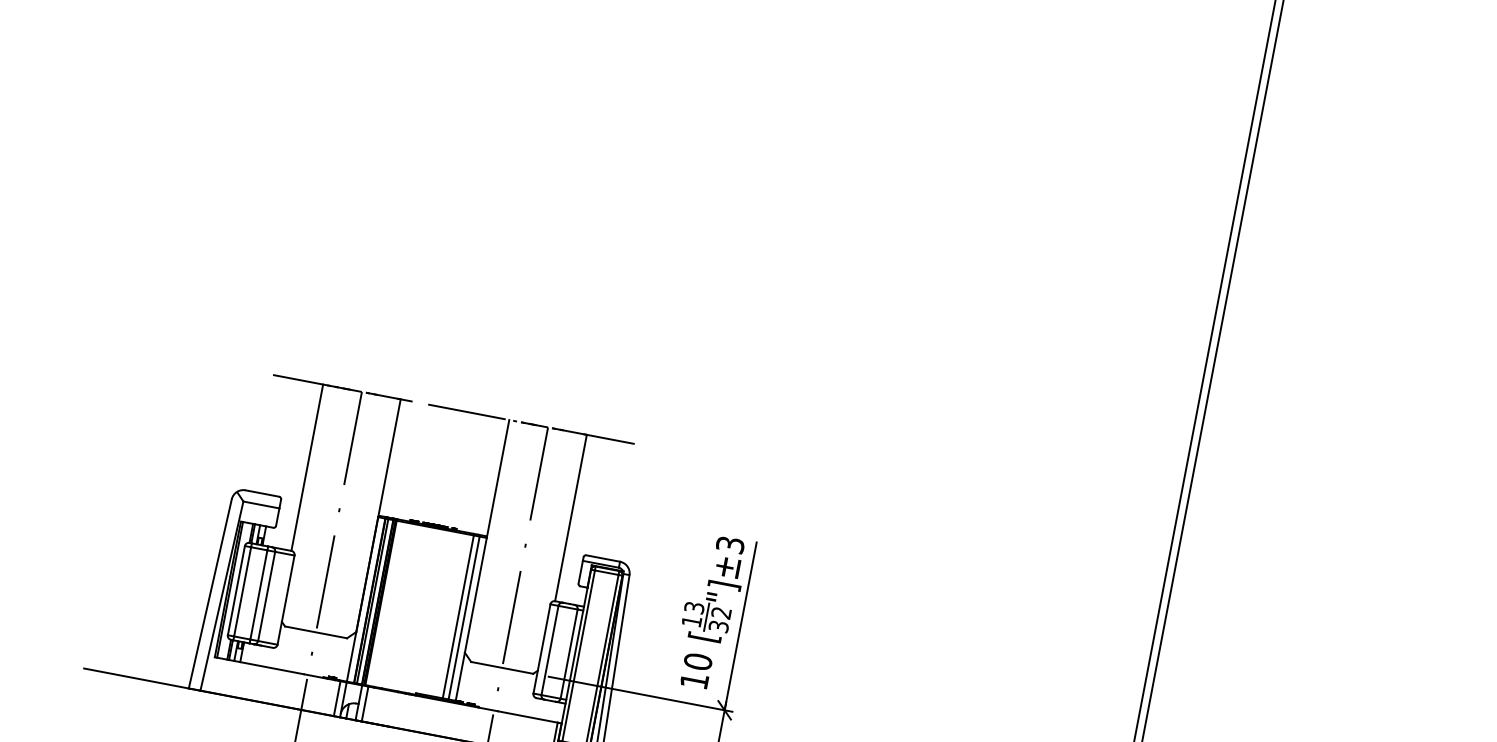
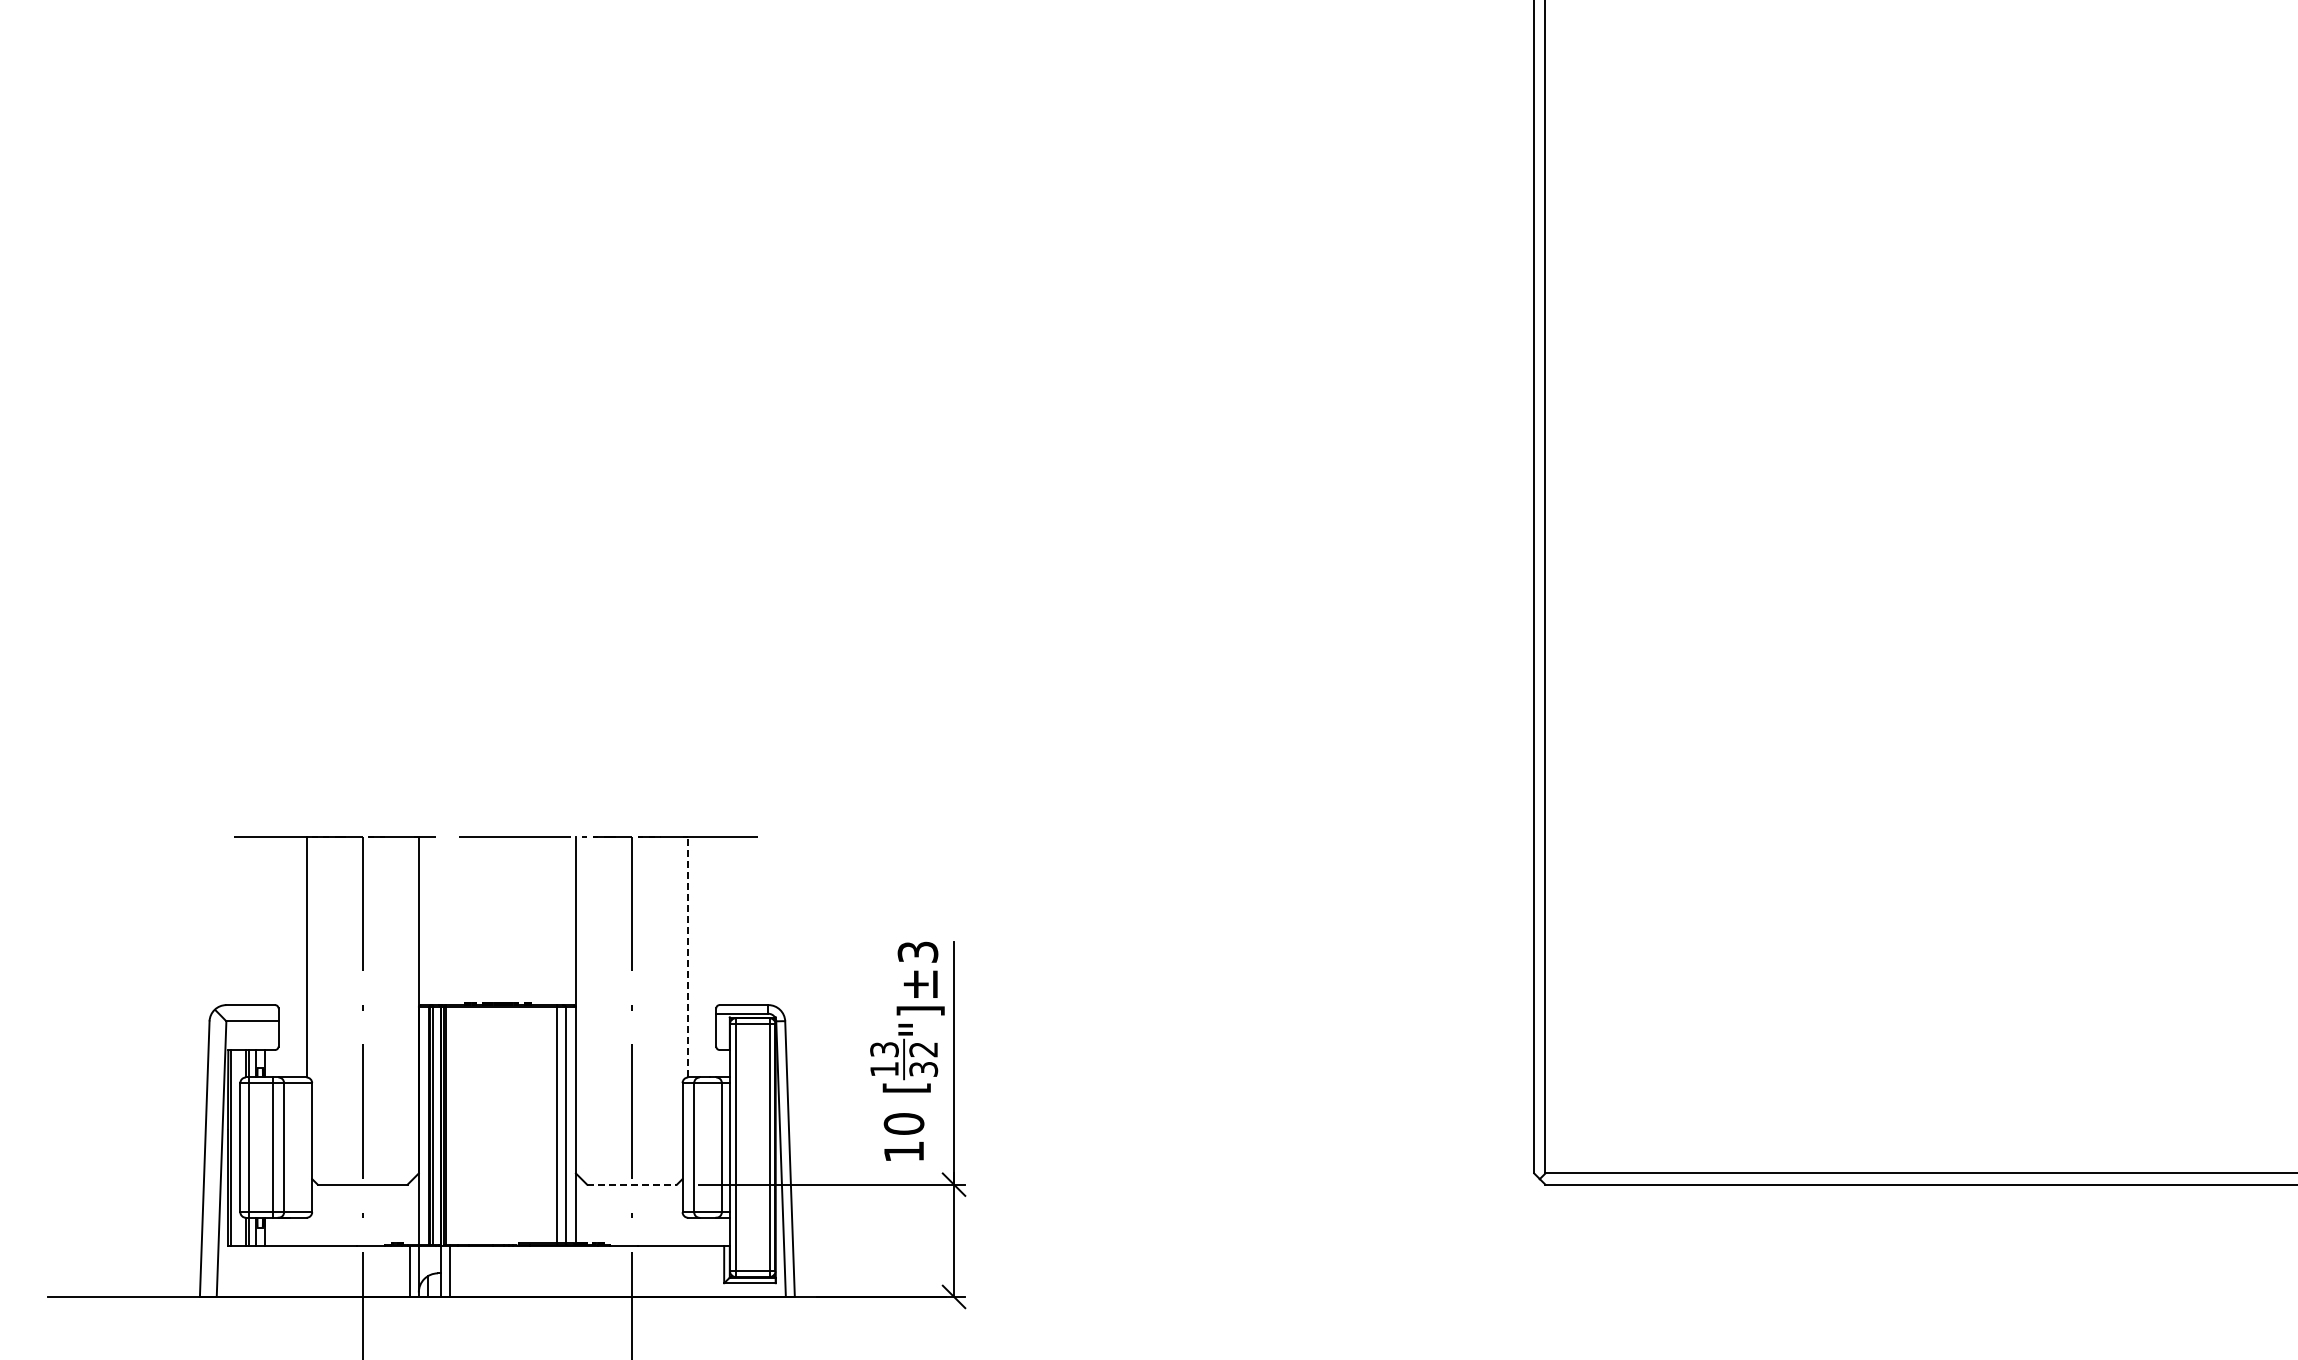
line: (571, 517) -> (688, 956), solid -> dashed
line: (502, 667) -> (632, 1184), solid -> dashed

